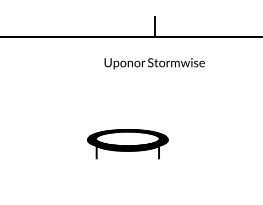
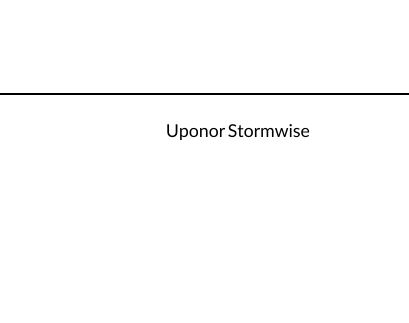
line: (154, 26) -> (237, 79), removed
part: (127, 144) -> (199, 245), removed

